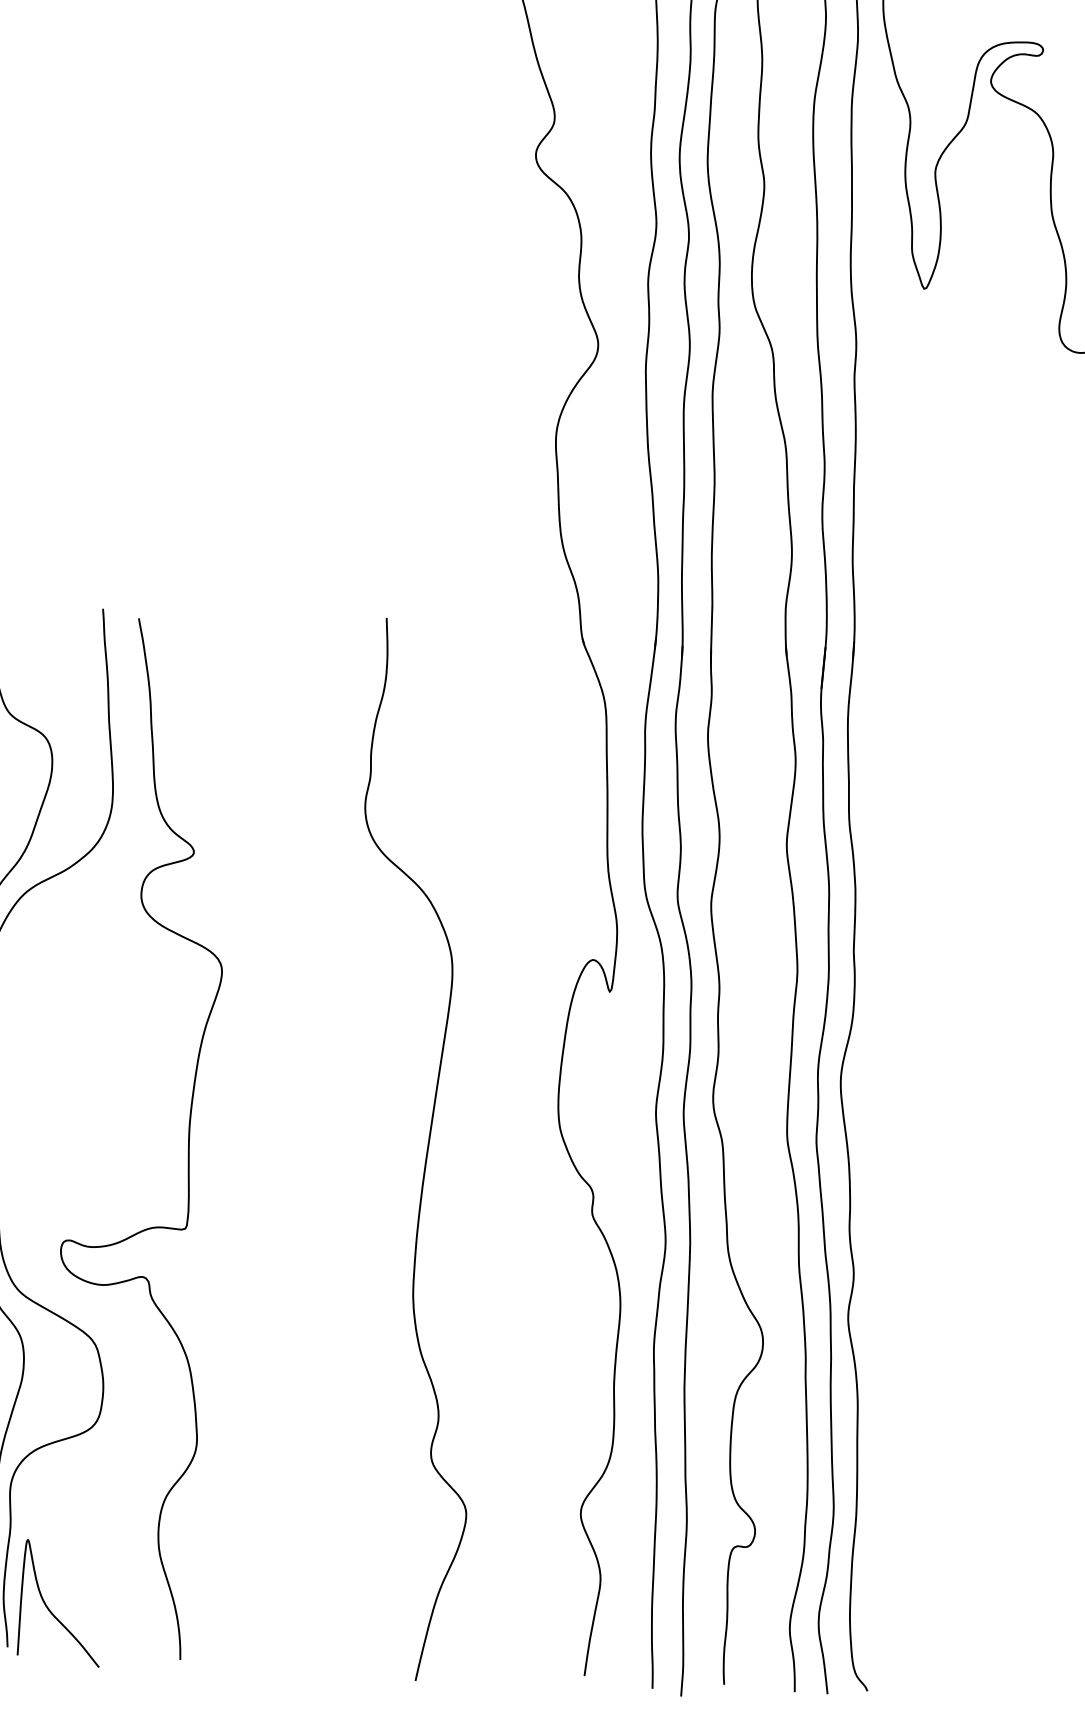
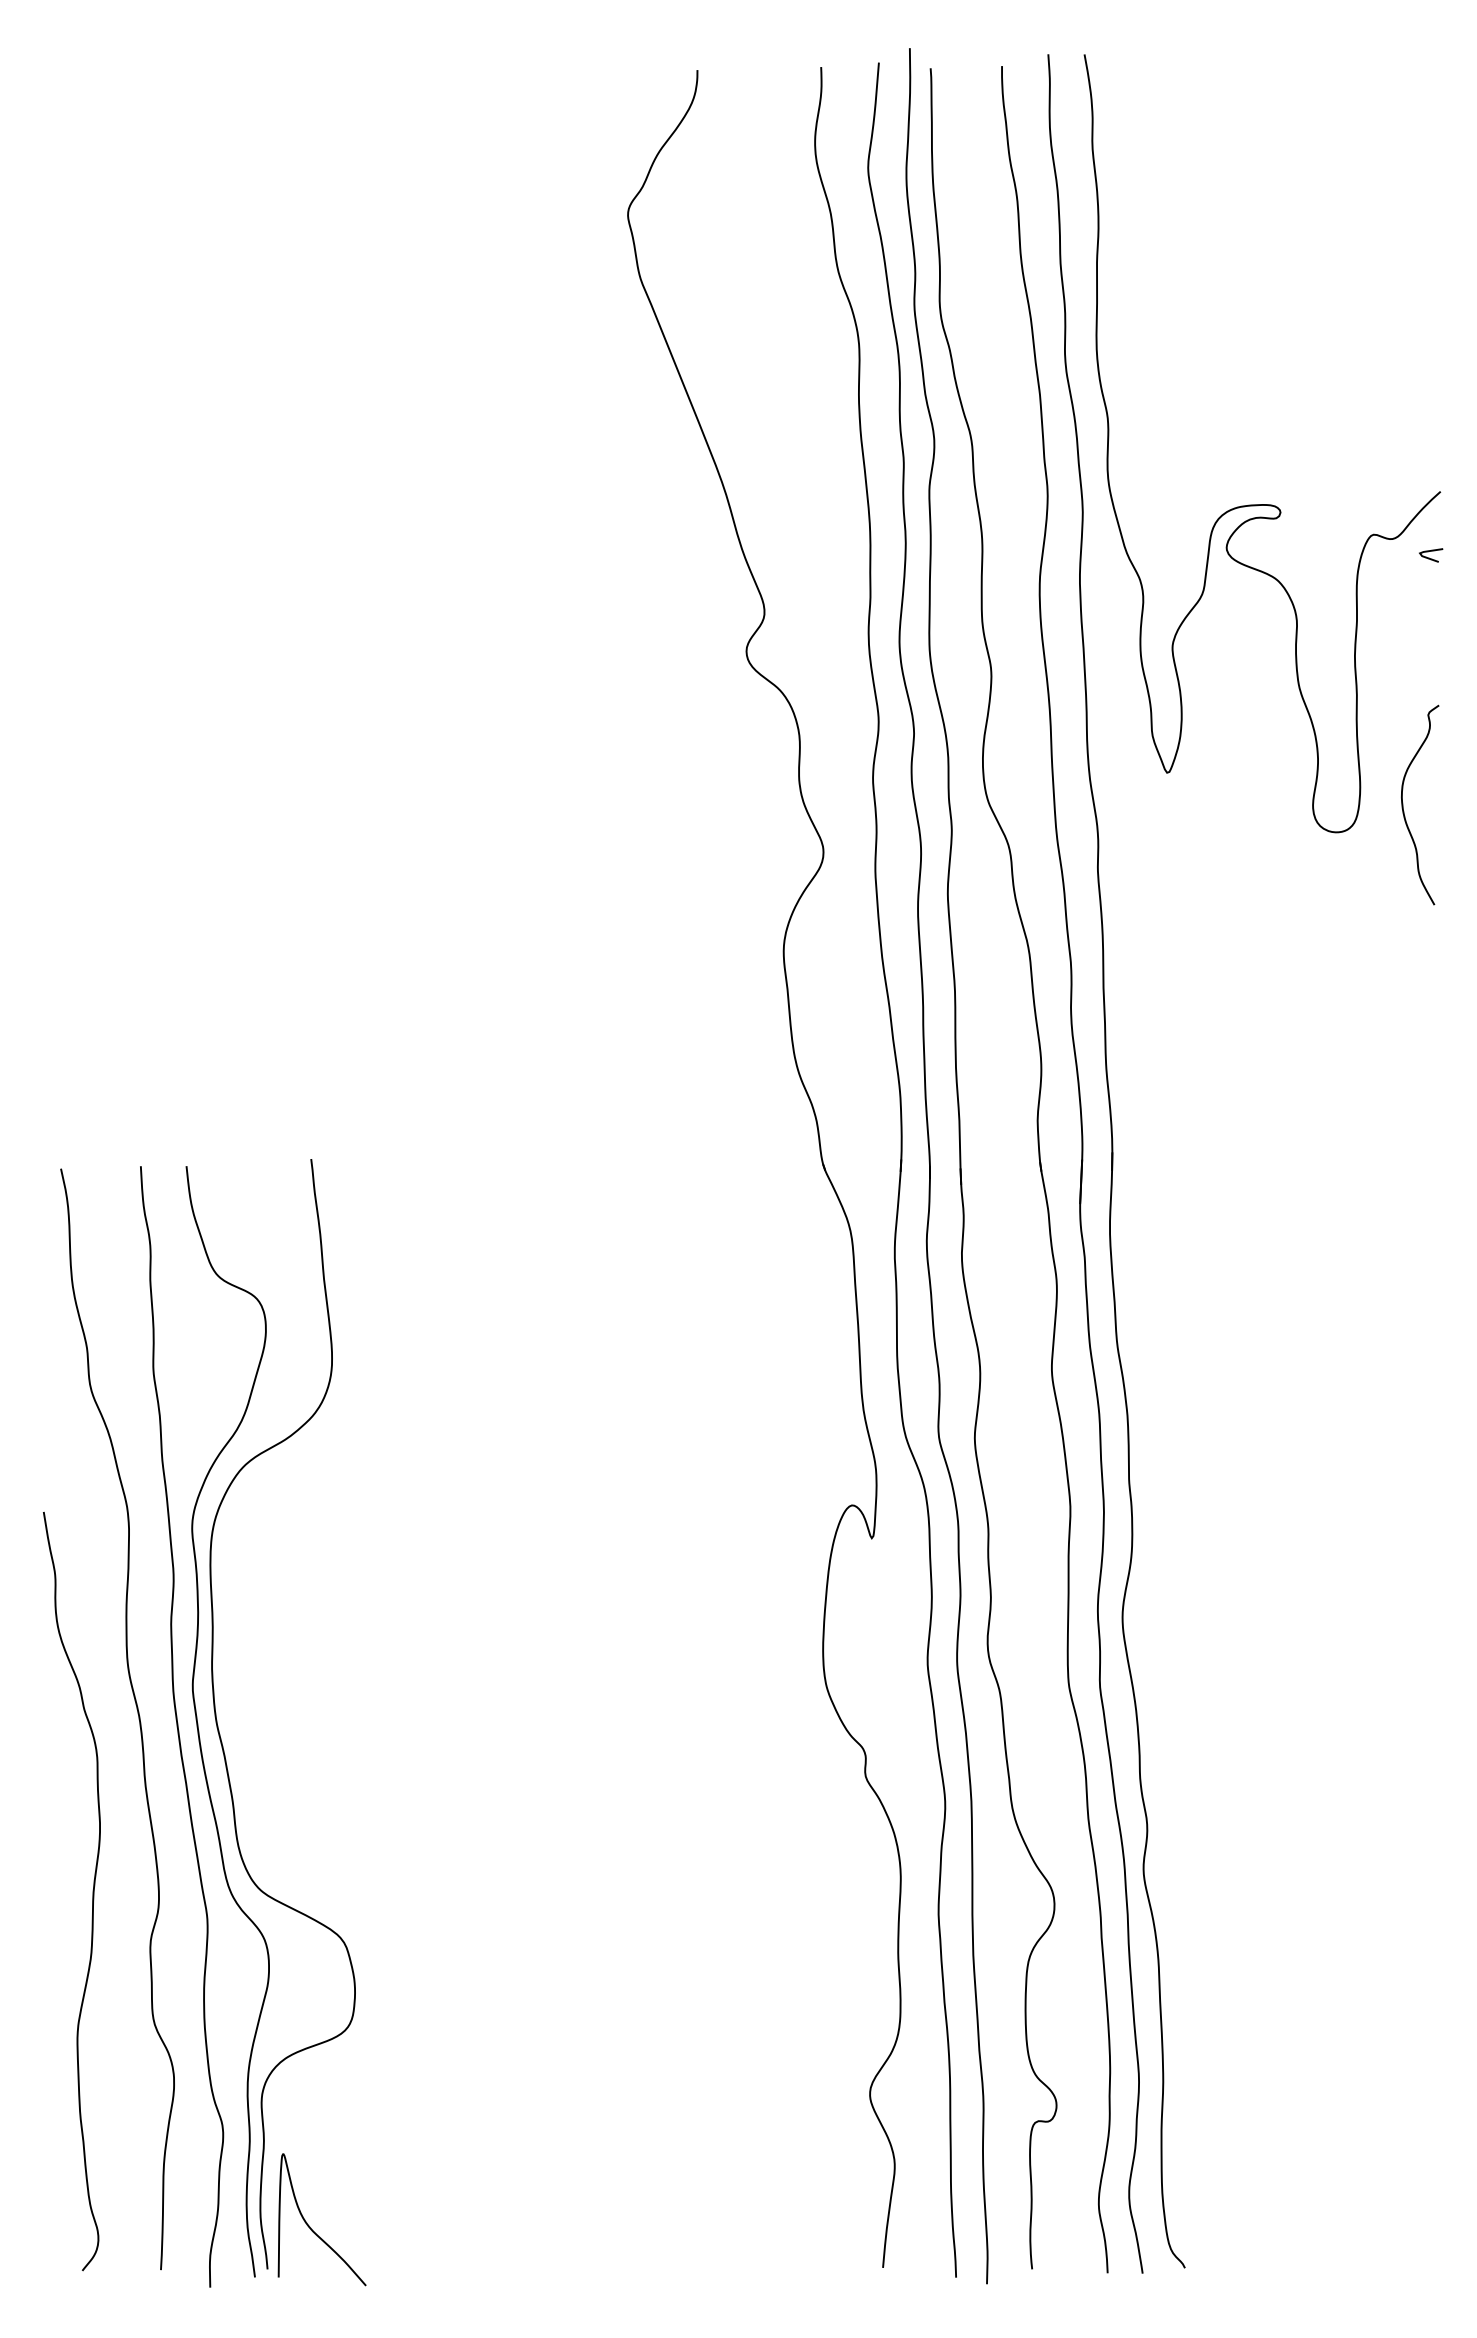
curve: (188, 1140) -> (431, 1720), removed
curve: (426, 1151) -> (685, 1718), removed

